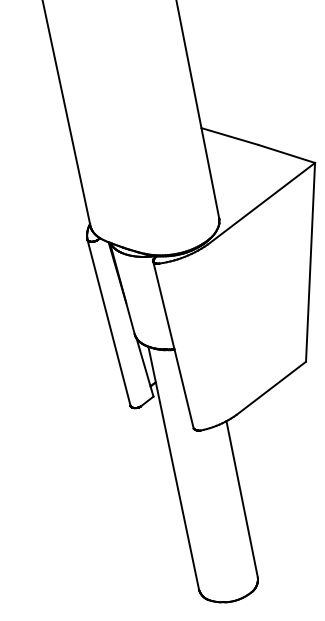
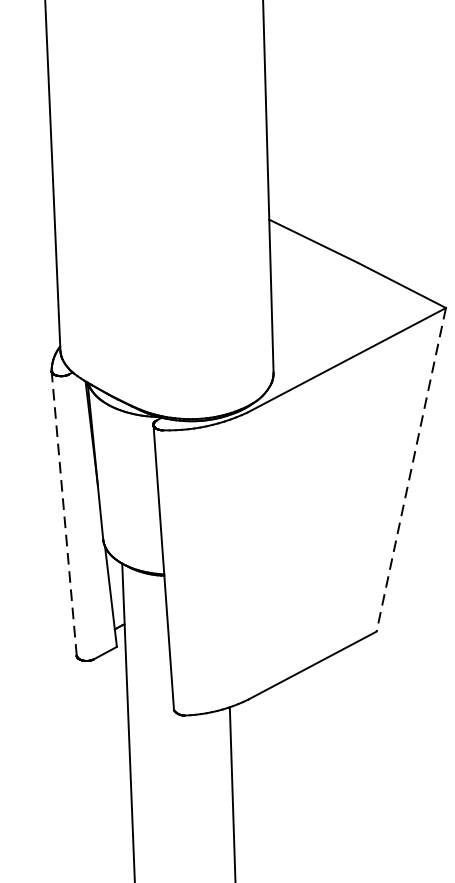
line: (310, 262) -> (411, 470), solid -> dashed
line: (109, 322) -> (65, 513), solid -> dashed

